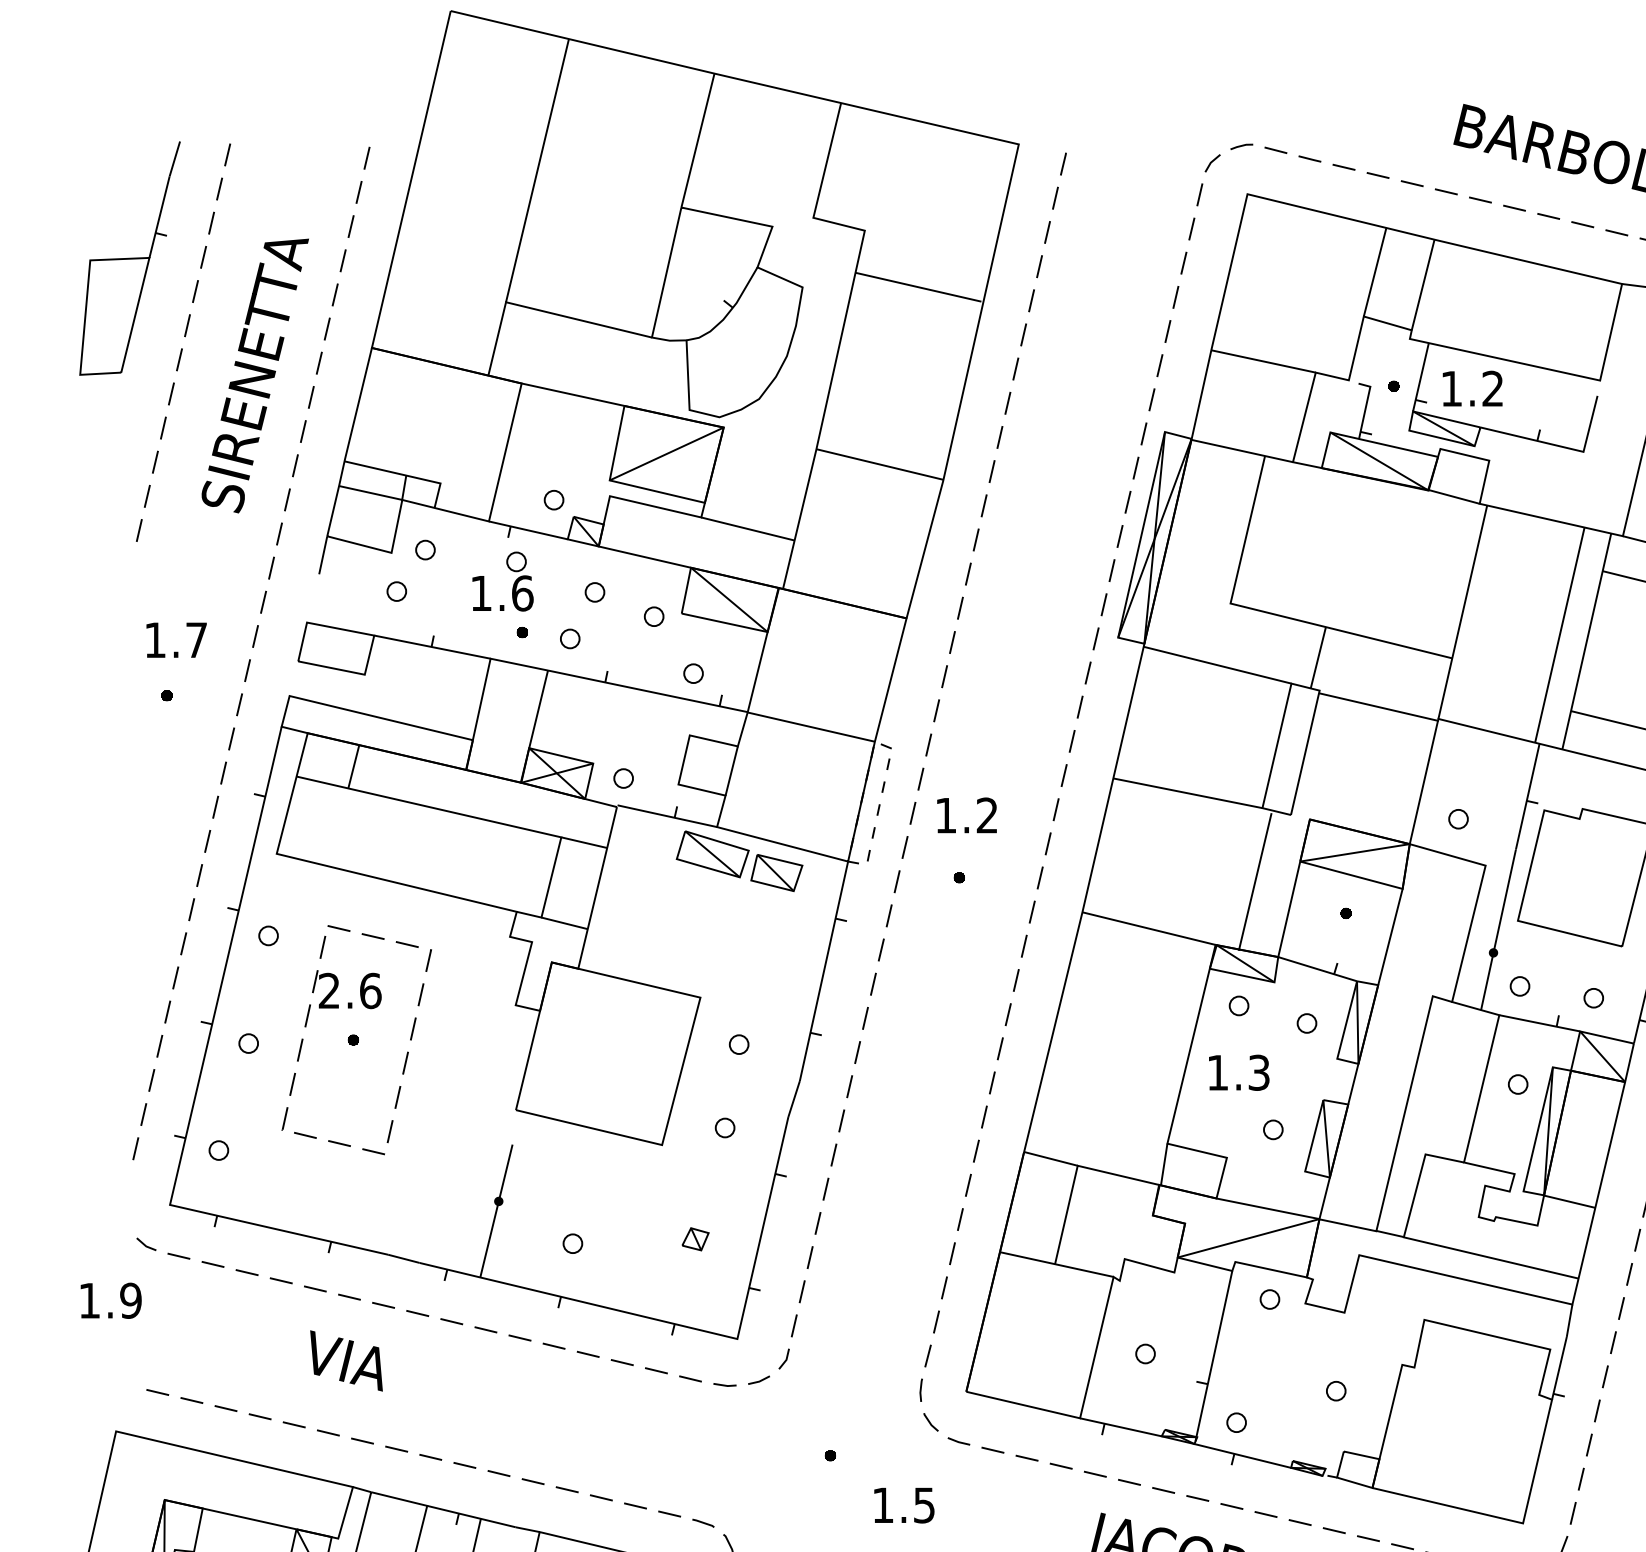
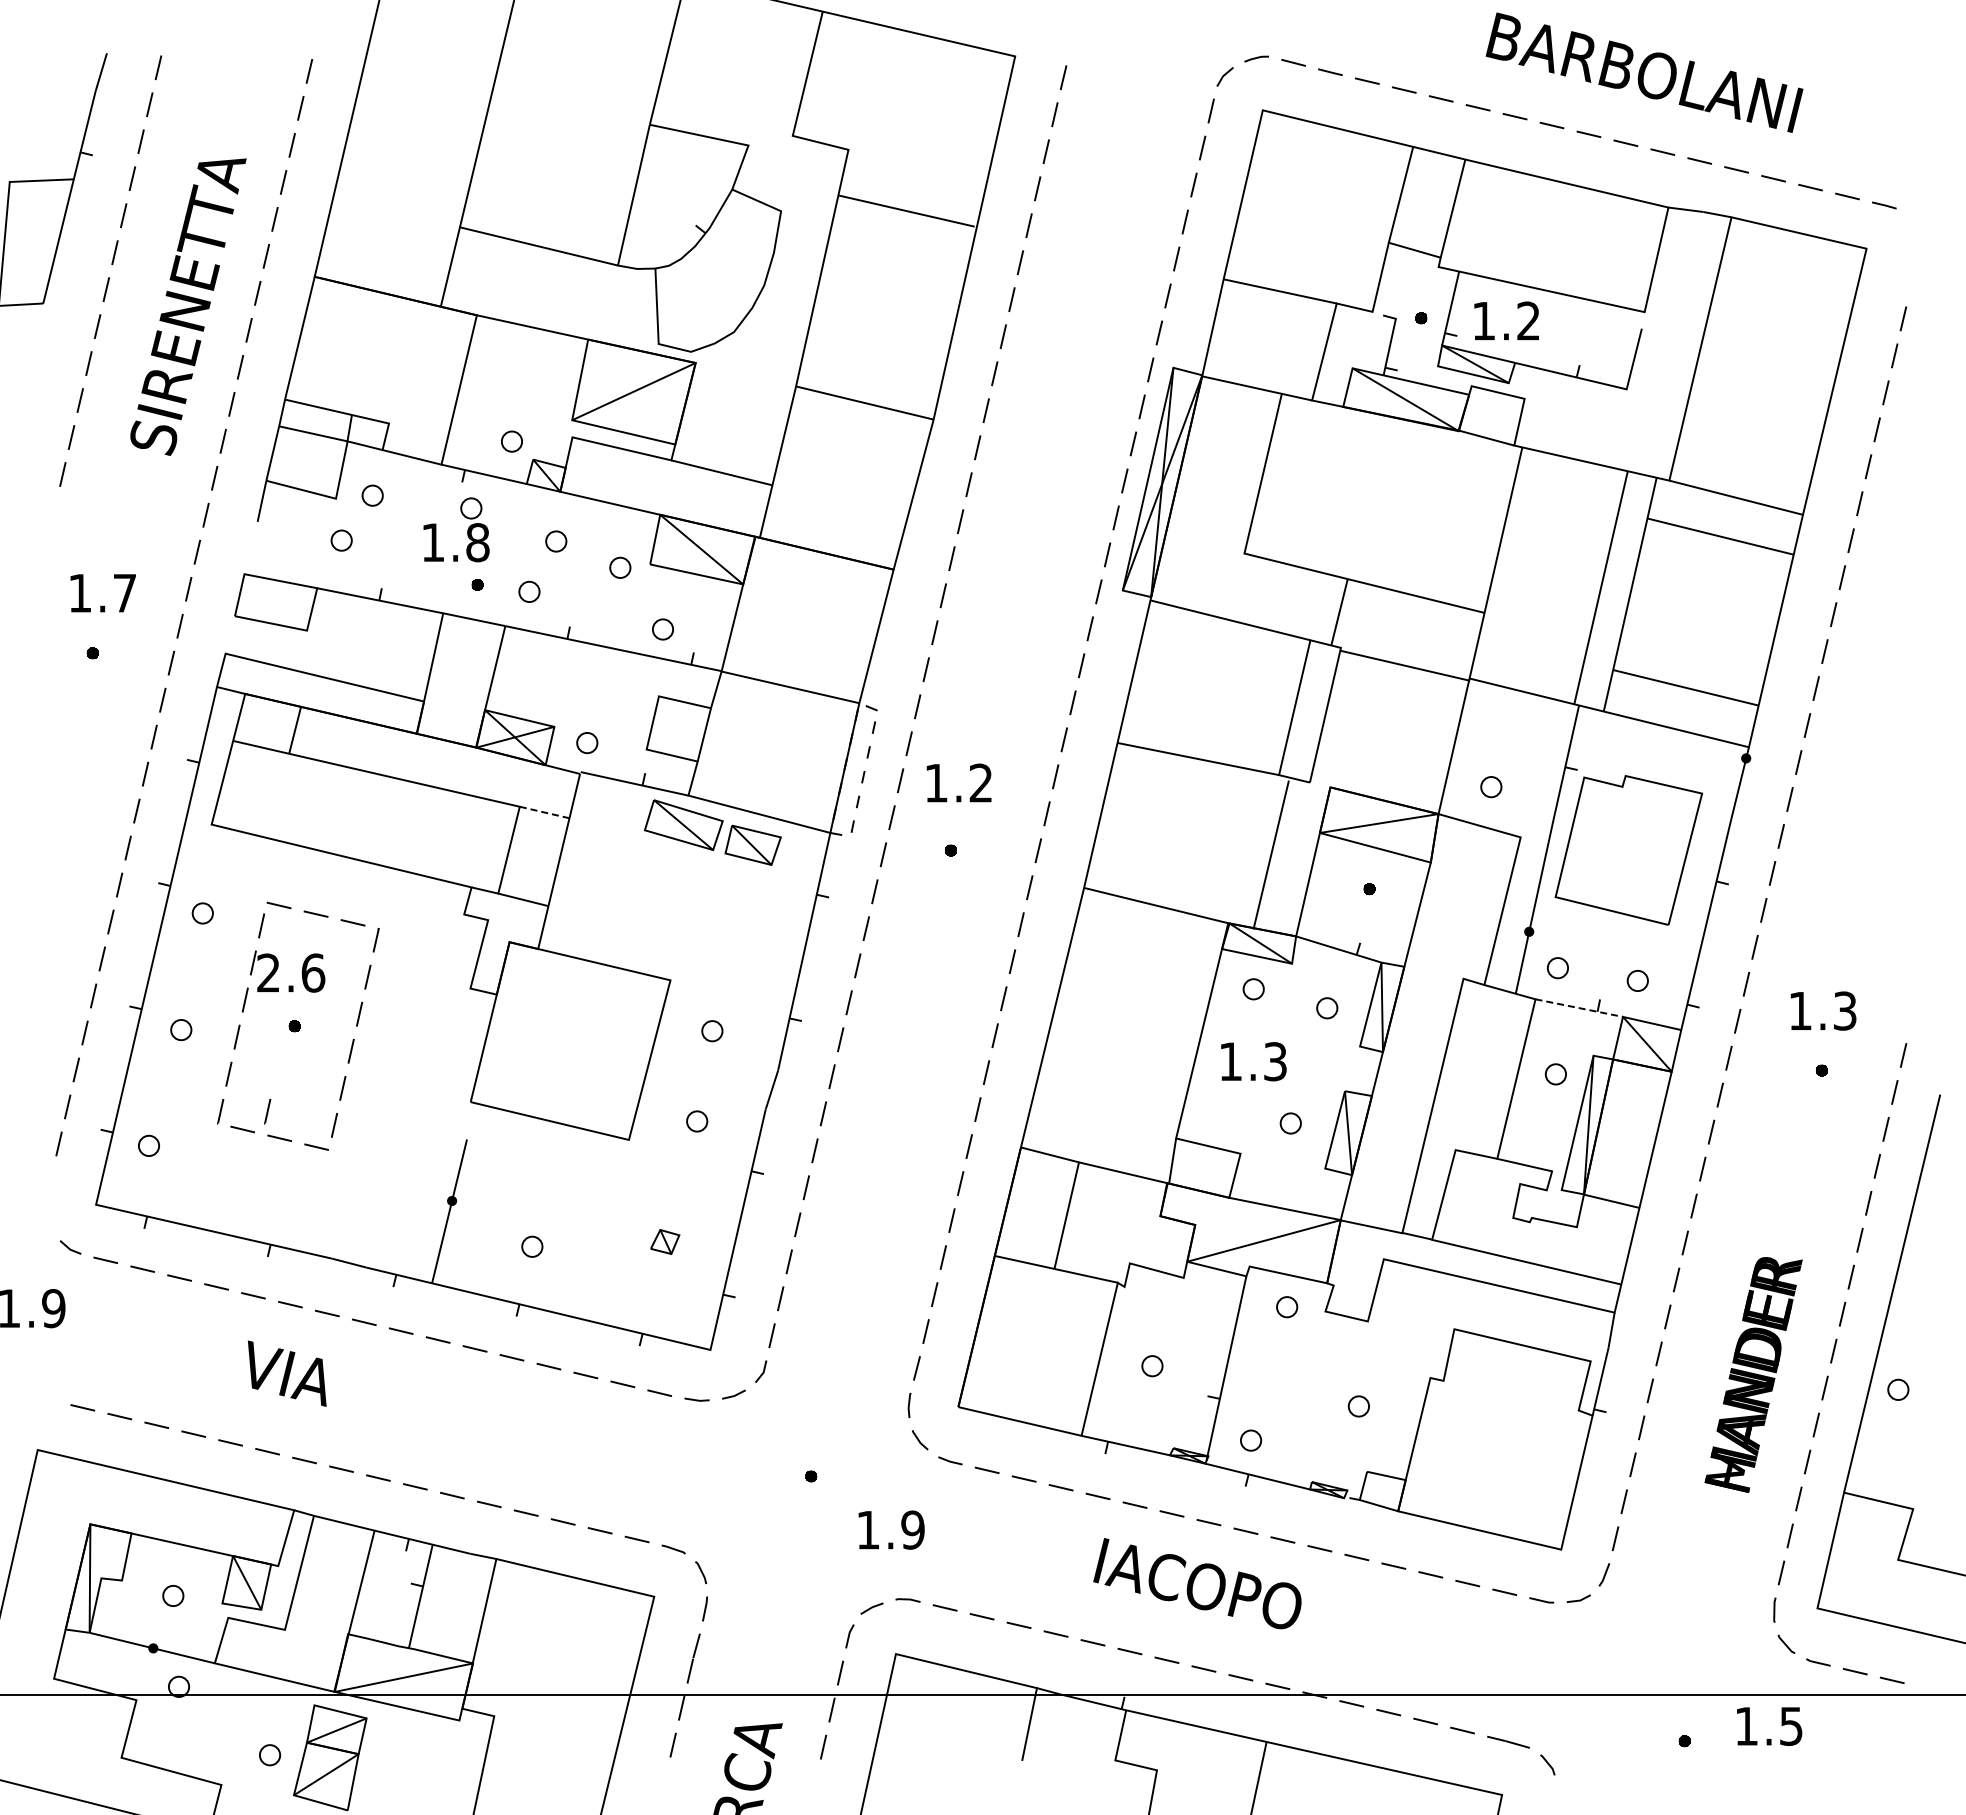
text: (522, 593) -> (477, 542), 1.6 -> 1.8
line: (585, 842) -> (545, 812), solid -> dashed
line: (1539, 1023) -> (1579, 1008), solid -> dashed
line: (328, 1118) -> (267, 1111), added
text: (923, 1504) -> (912, 1529), 1.5 -> 1.9

